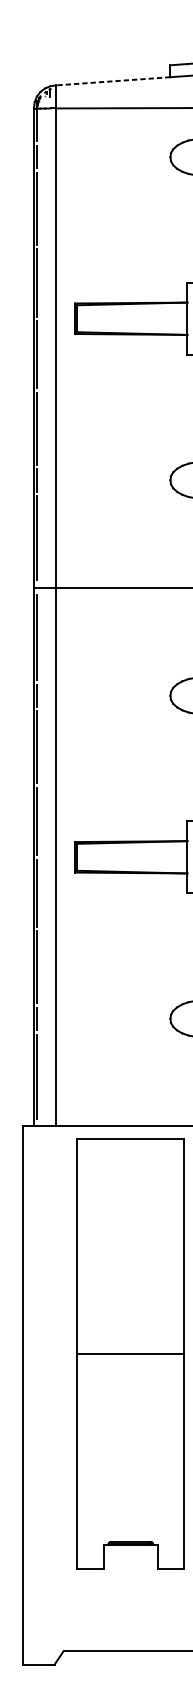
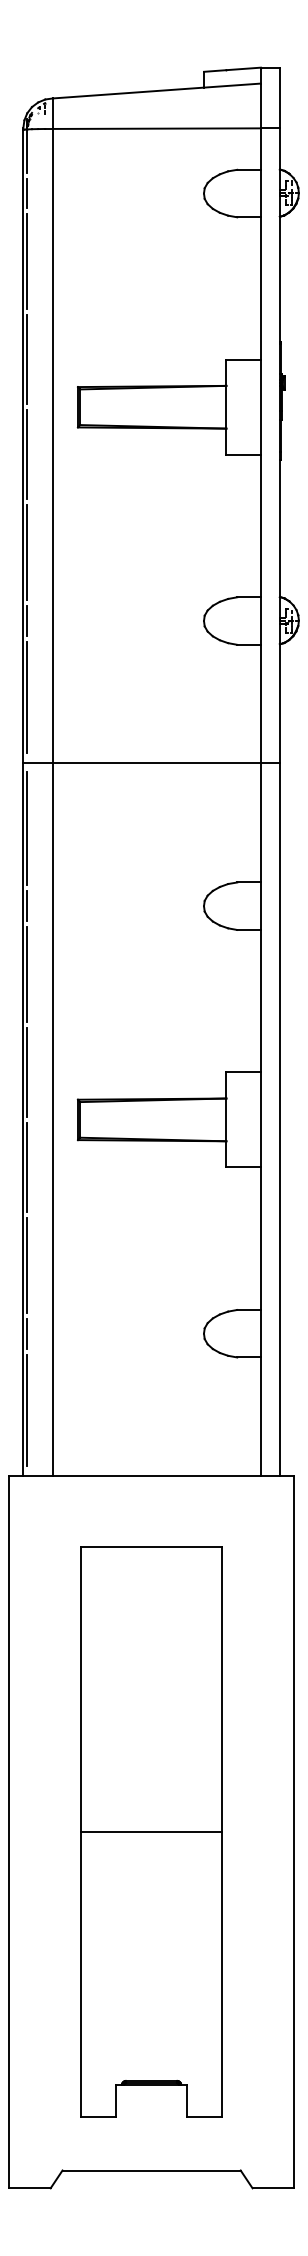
line: (113, 81) -> (128, 93), dashed -> solid
part: (130, 1353) -> (151, 1831), moved

